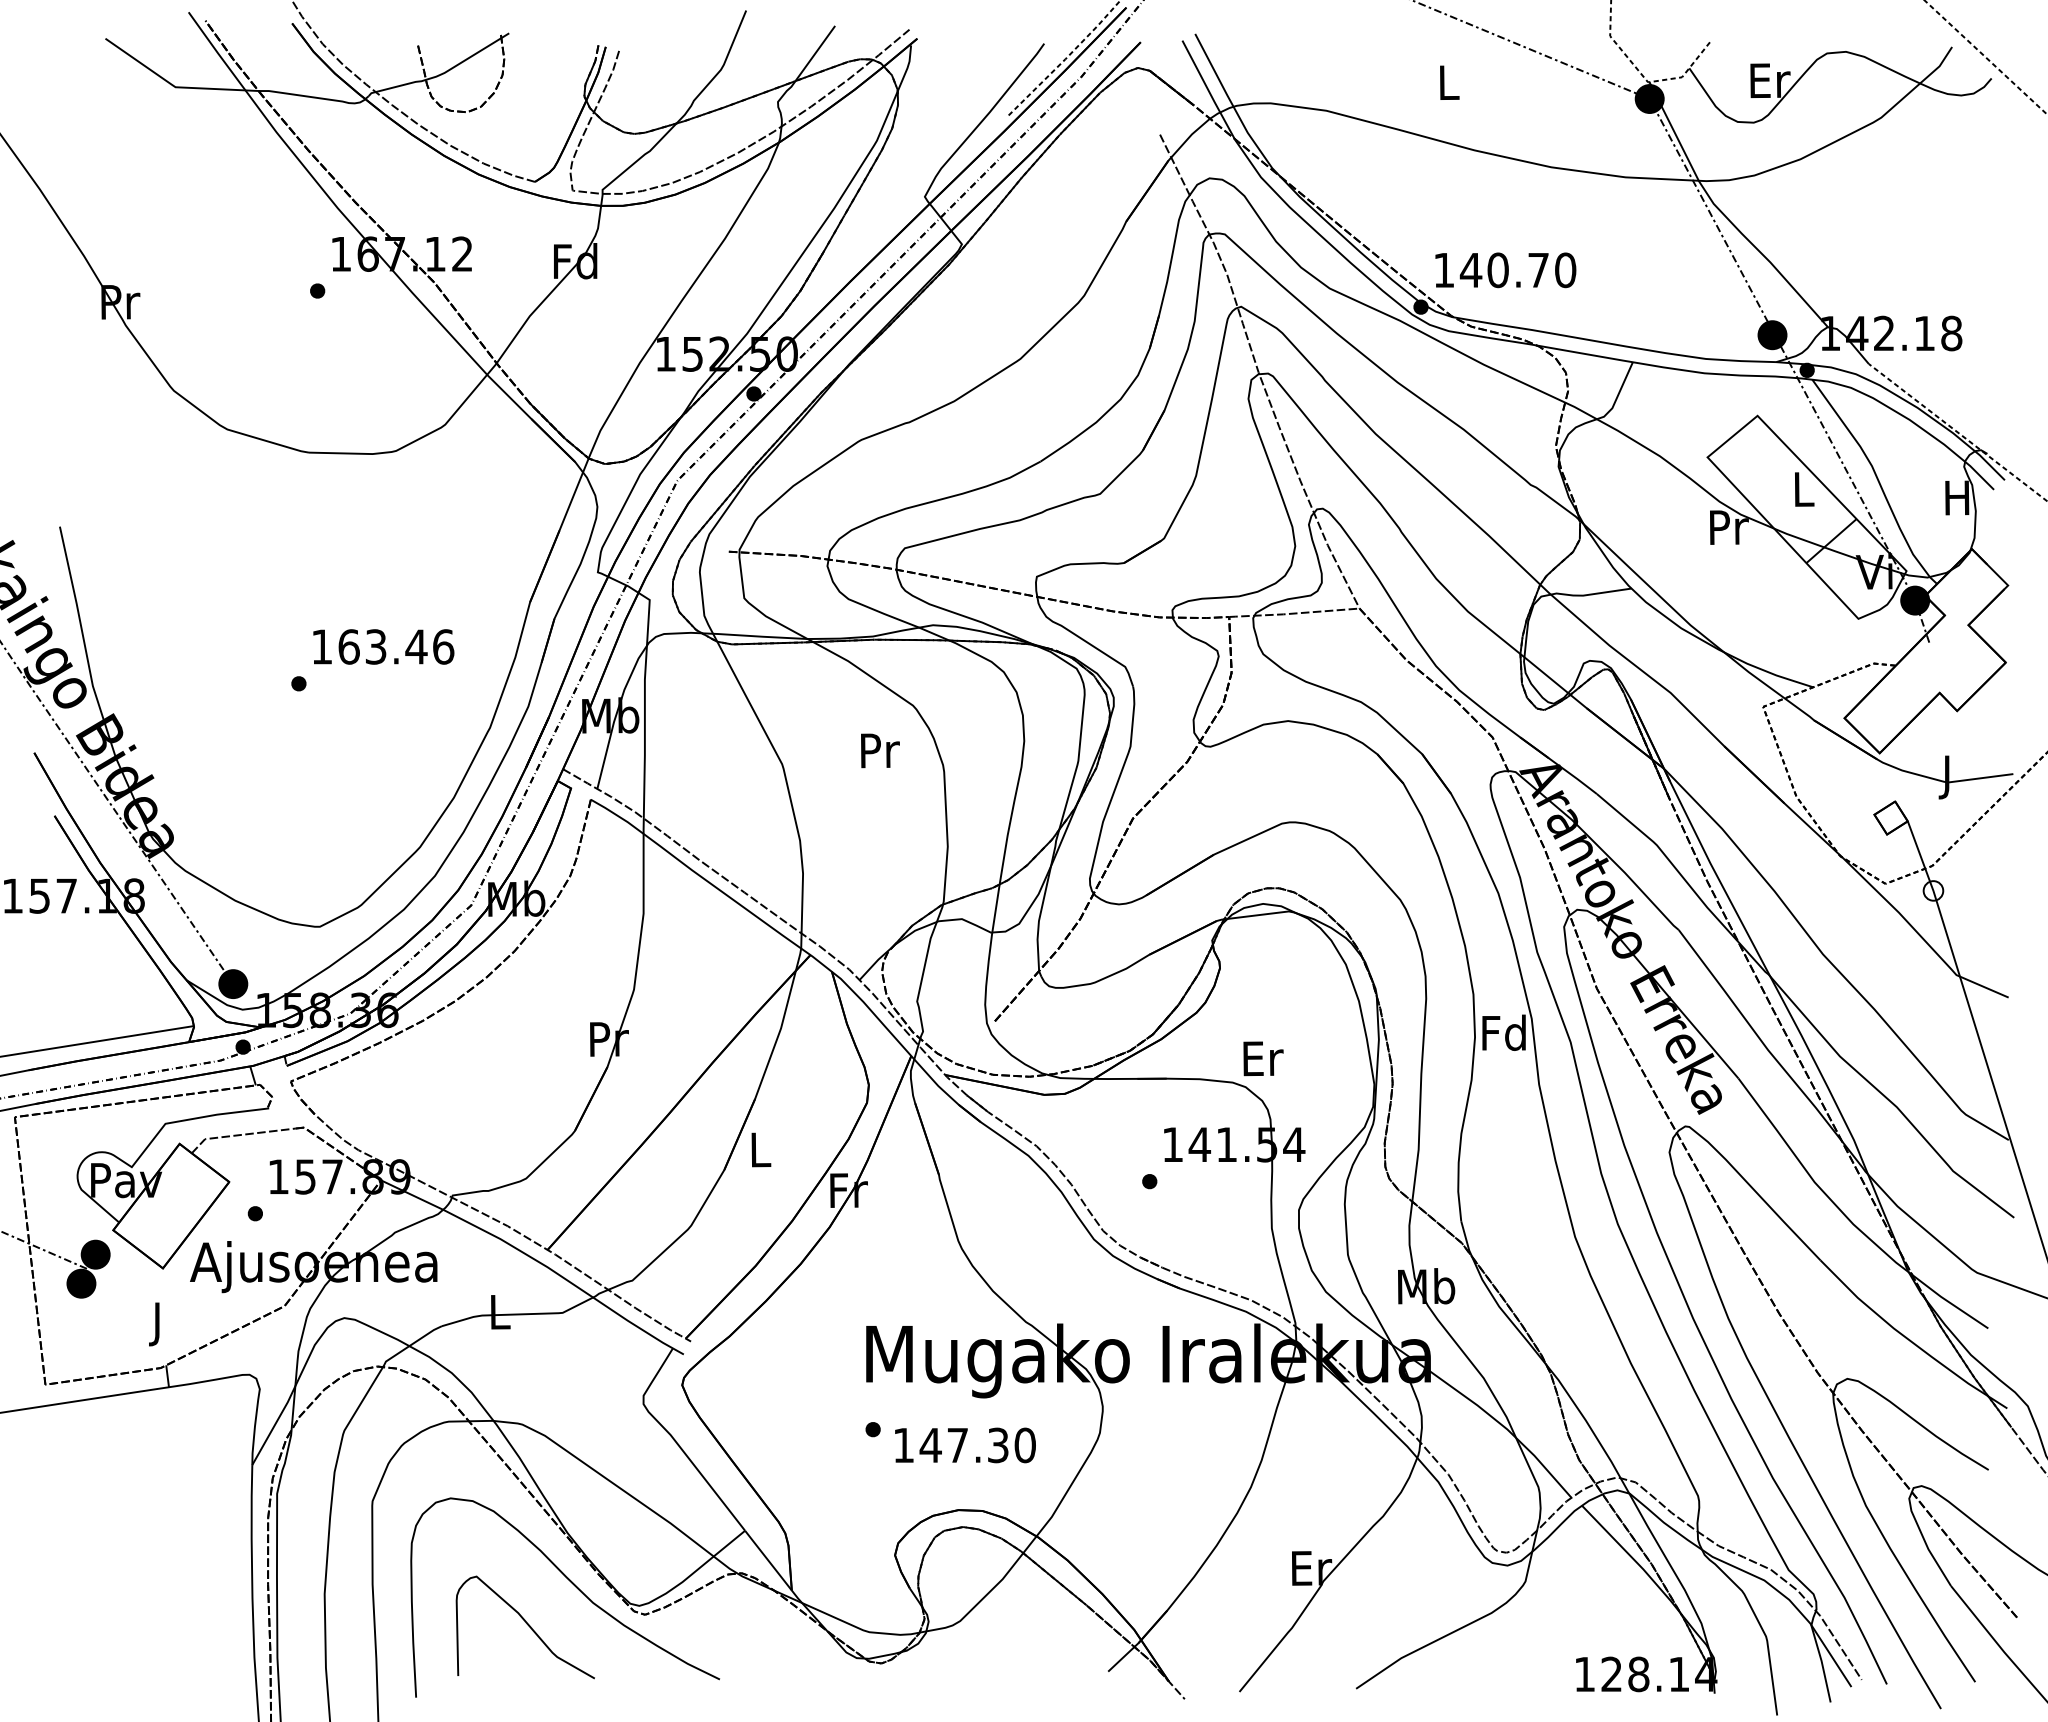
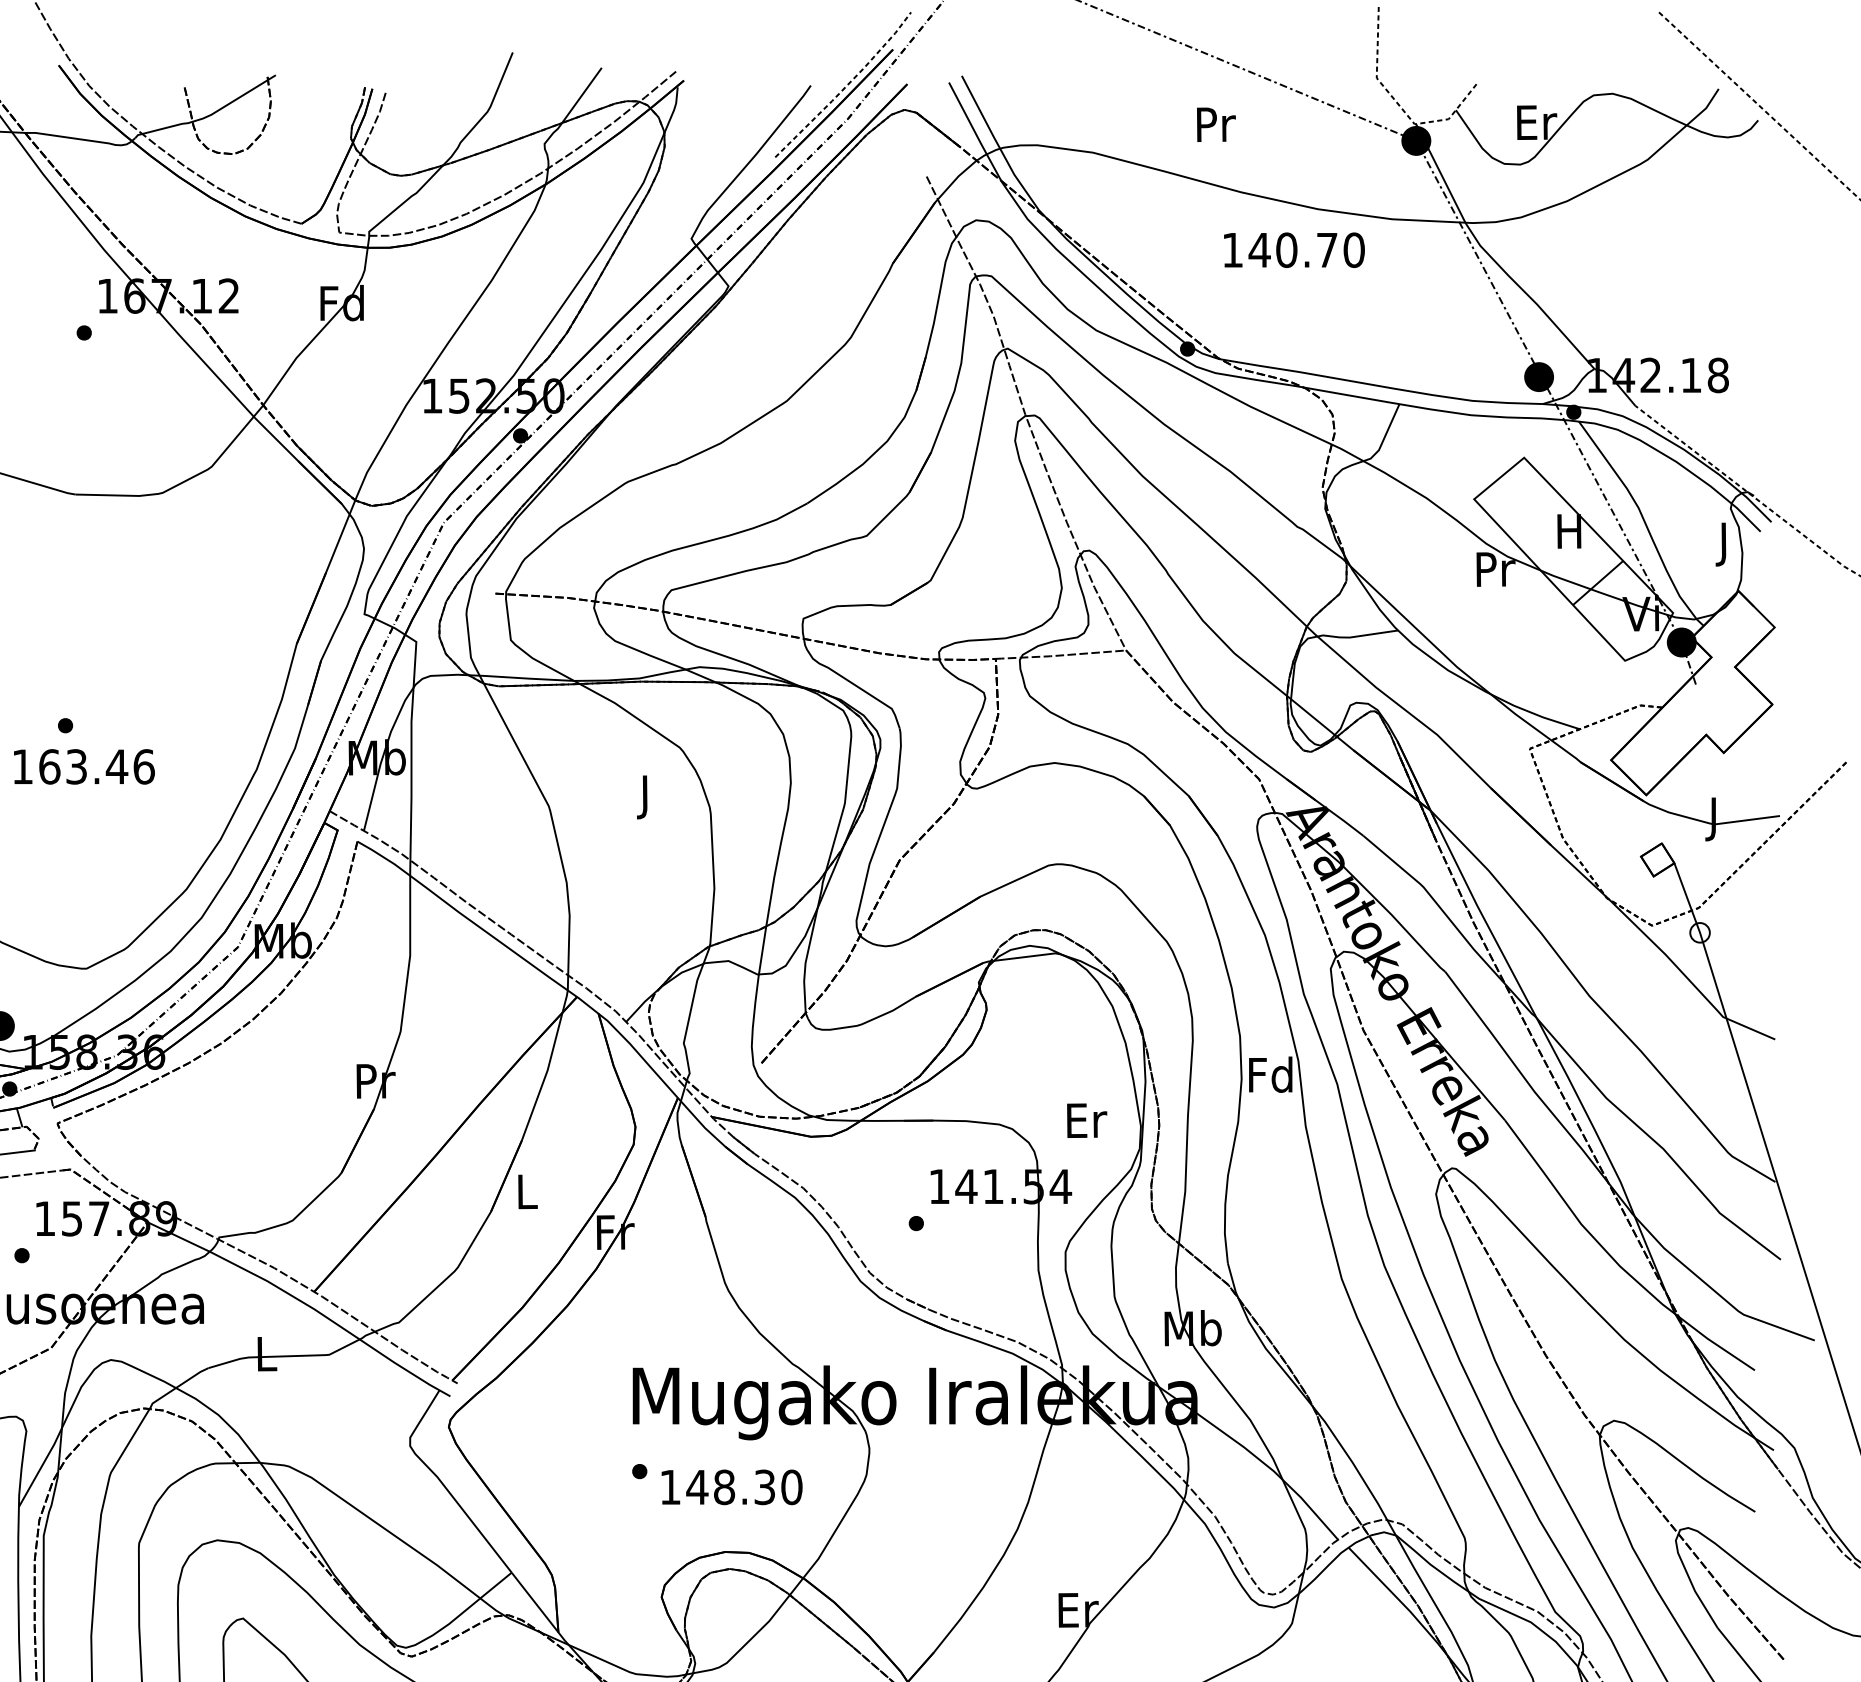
text: (1449, 82) -> (1216, 124), L -> Pr
text: (1505, 270) -> (1294, 250), moved
text: (1802, 489) -> (1569, 531), L -> H
text: (1957, 502) -> (1724, 544), H -> J
text: (383, 646) -> (84, 766), moved
text: (880, 755) -> (647, 797), Pr -> J
text: (1263, 1058) -> (1087, 1120), moved
text: (957, 1445) -> (724, 1487), 147.30 -> 148.30

